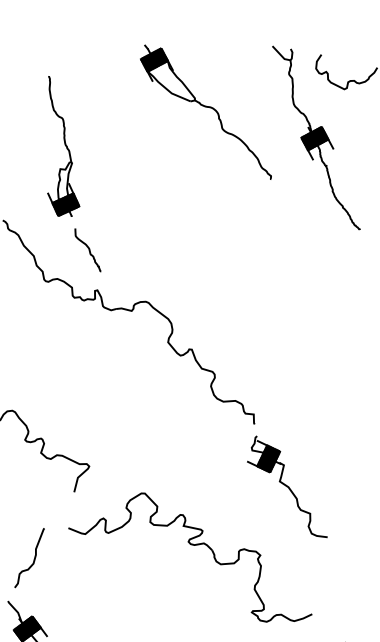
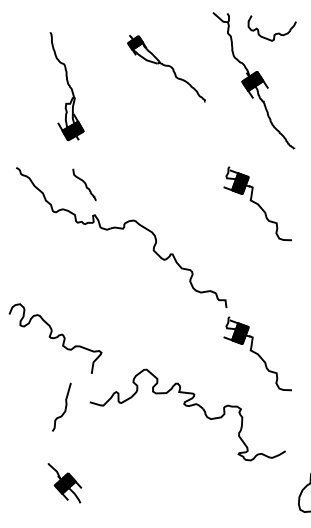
part: (206, 111) -> (166, 68), size x0.7
part: (62, 147) -> (66, 86), moved
part: (306, 294) -> (257, 203), added
curve: (32, 559) -> (64, 408), moved

